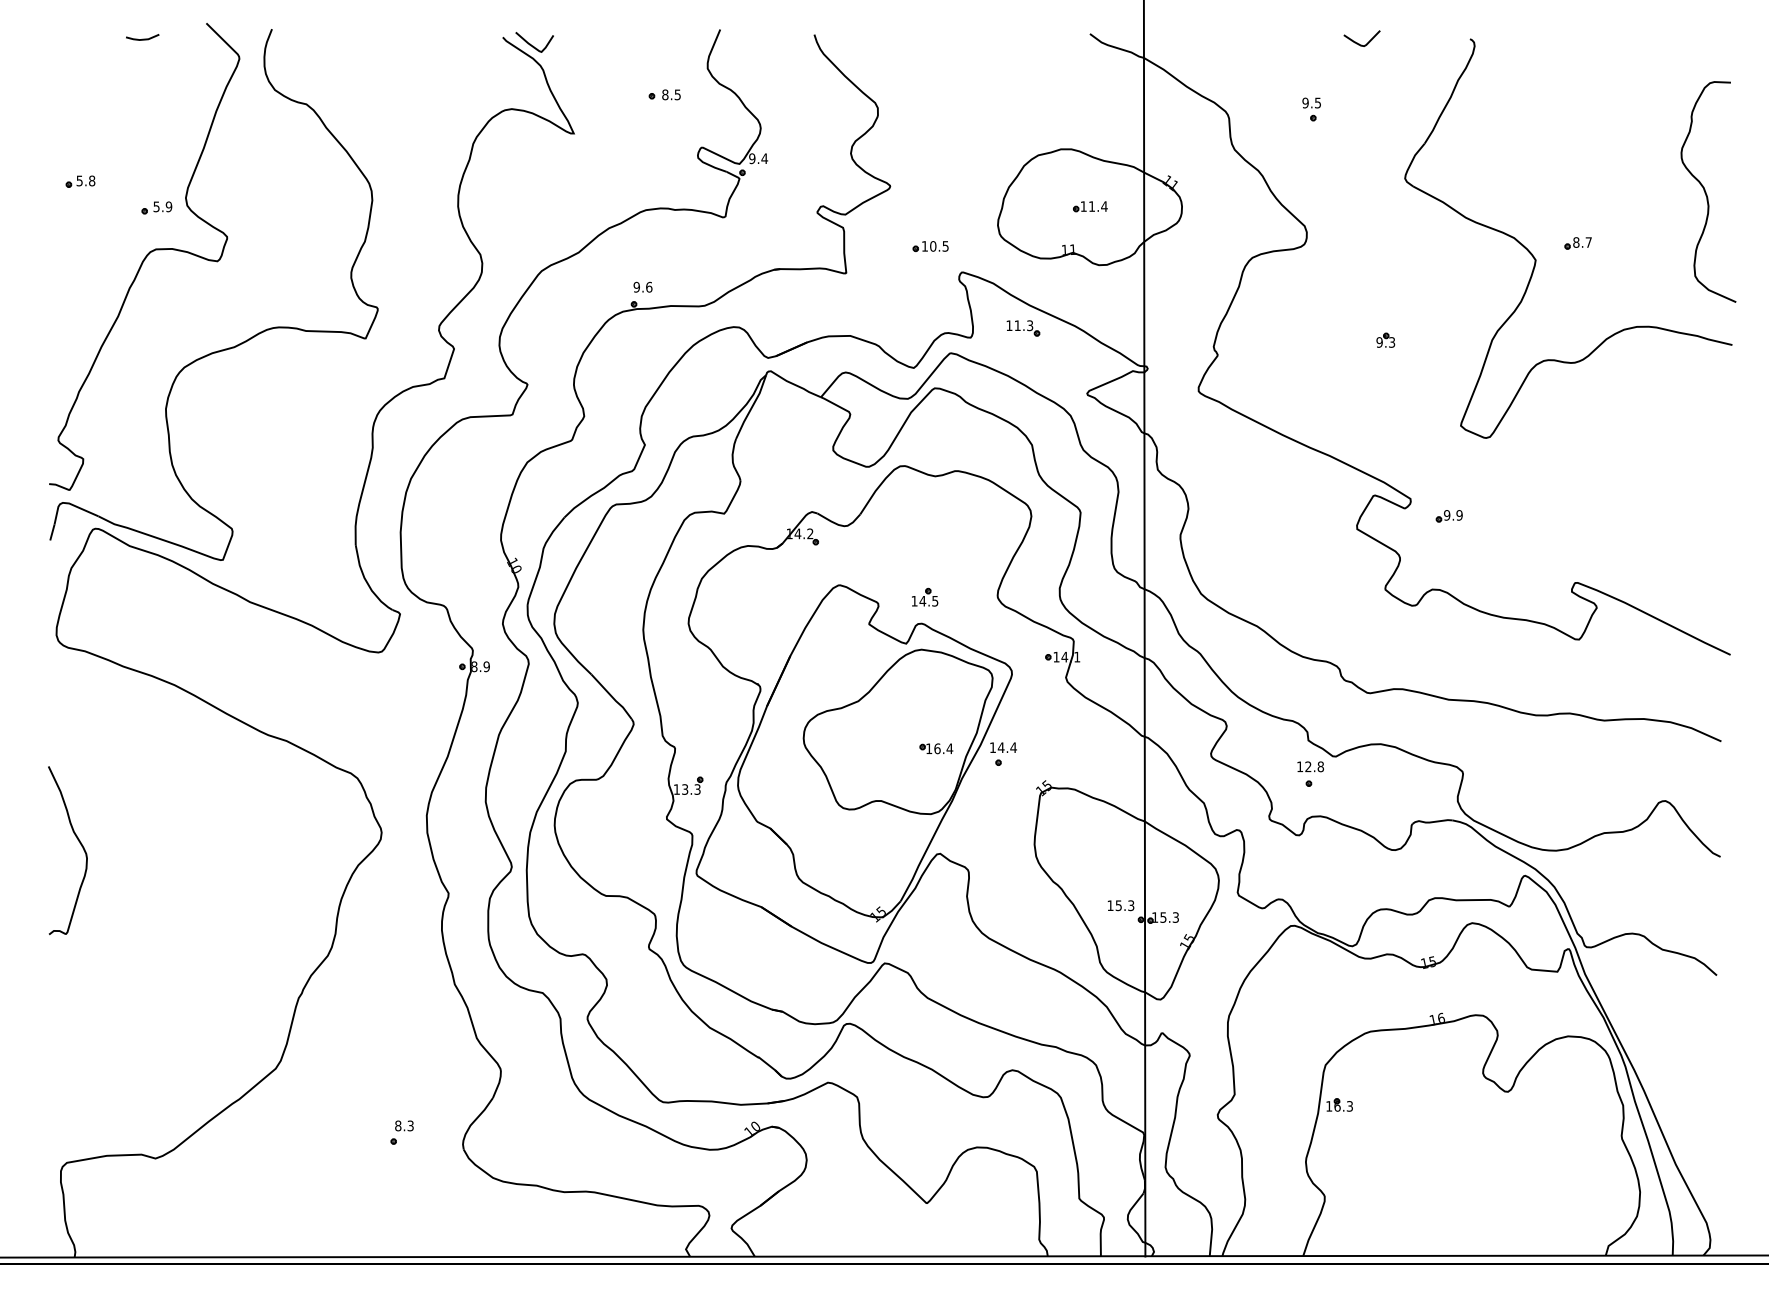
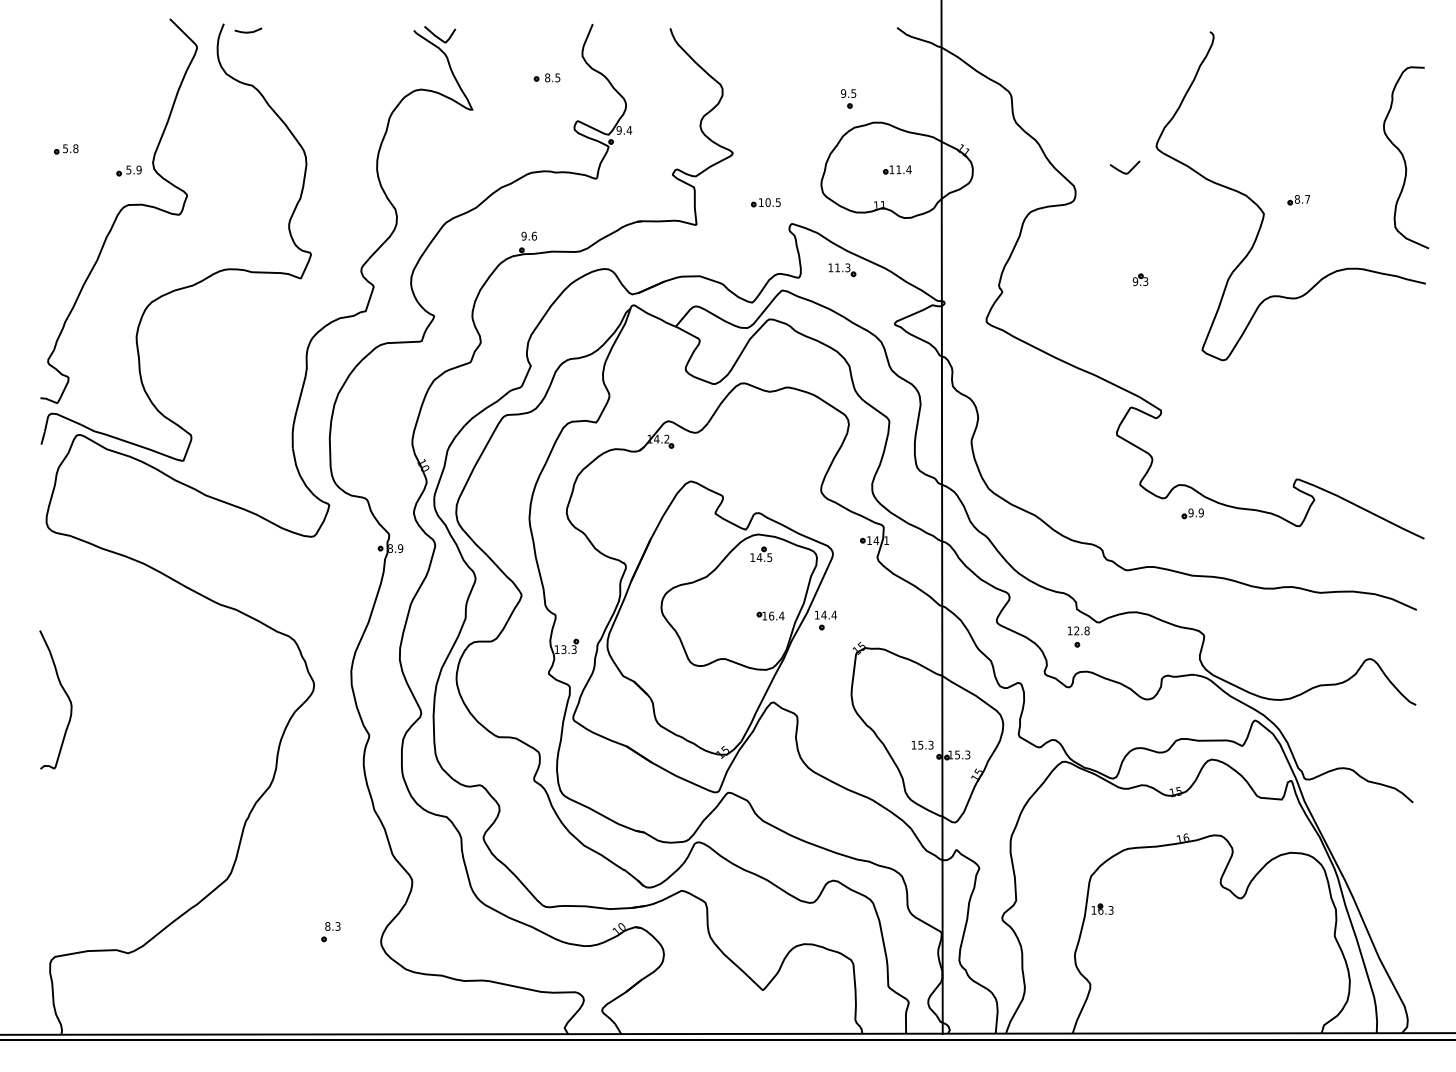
line: (142, 38) -> (248, 31), moved
curve: (1360, 43) -> (1123, 171), moved
part: (1311, 109) -> (848, 98), moved
part: (1448, 516) -> (1192, 513), moved
part: (925, 596) -> (761, 553), moved

